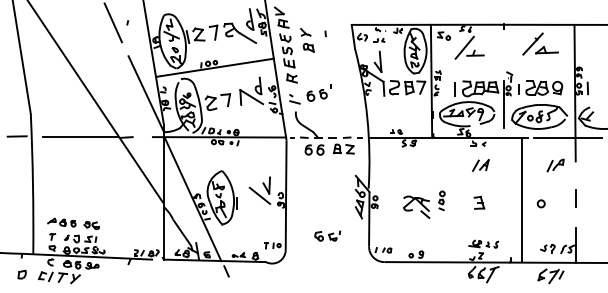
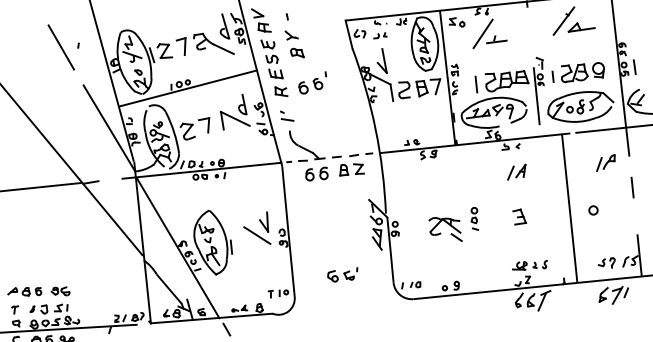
line: (325, 33) -> (287, 16), moved
part: (318, 92) -> (312, 82), moved
line: (575, 198) -> (632, 187), moved

